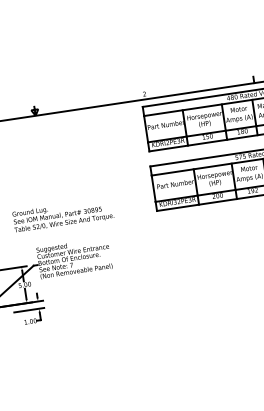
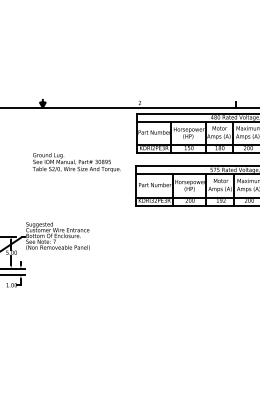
text: (62, 215) -> (76, 162), moved

